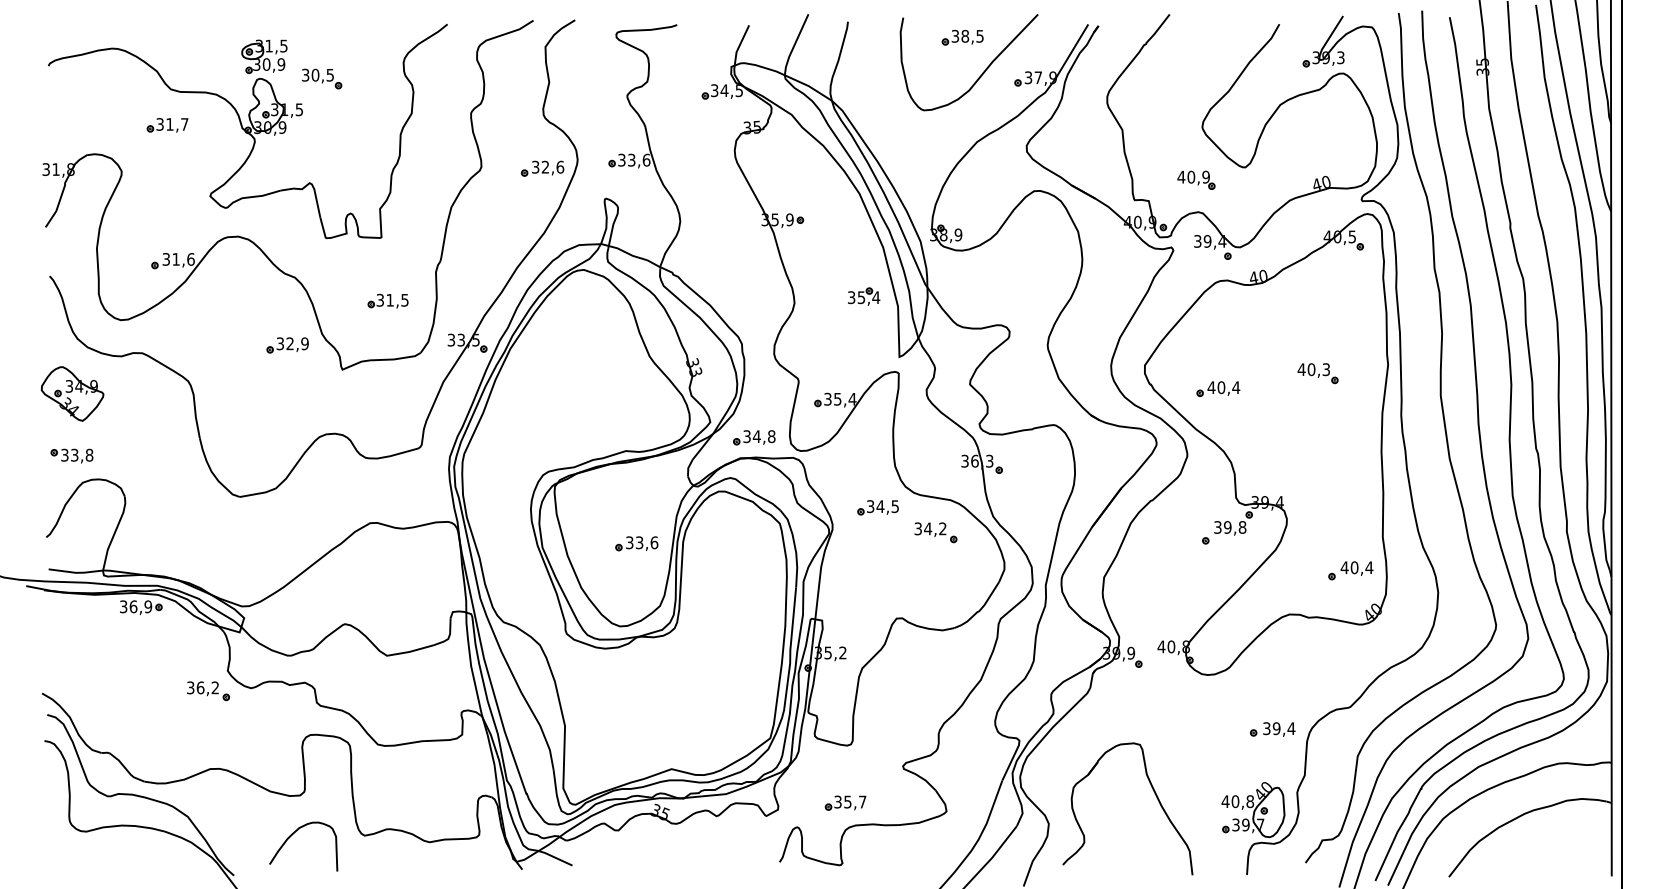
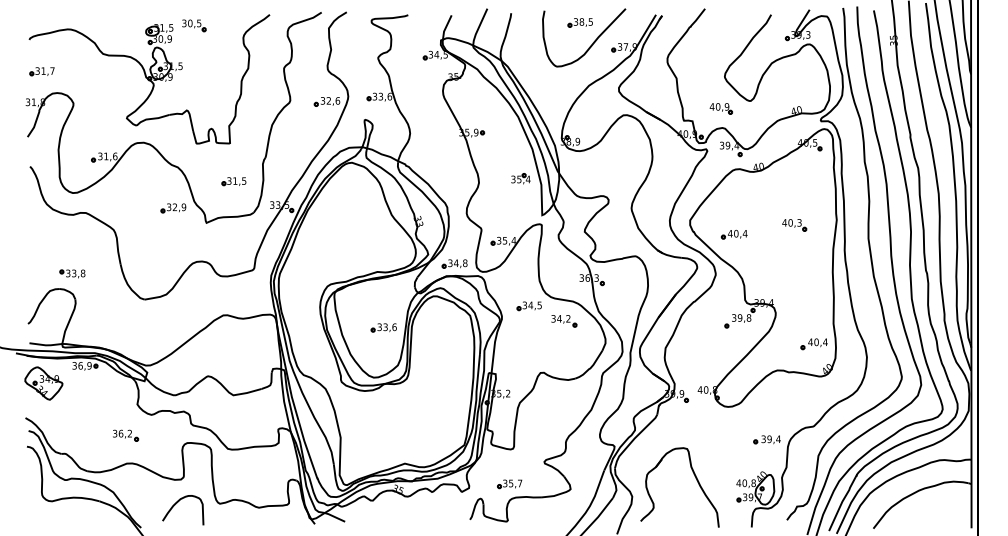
part: (322, 78) -> (194, 25), moved
part: (166, 125) -> (41, 71), moved
part: (71, 393) -> (43, 383), moved
part: (71, 455) -> (72, 273), moved
part: (209, 690) -> (126, 435), moved

